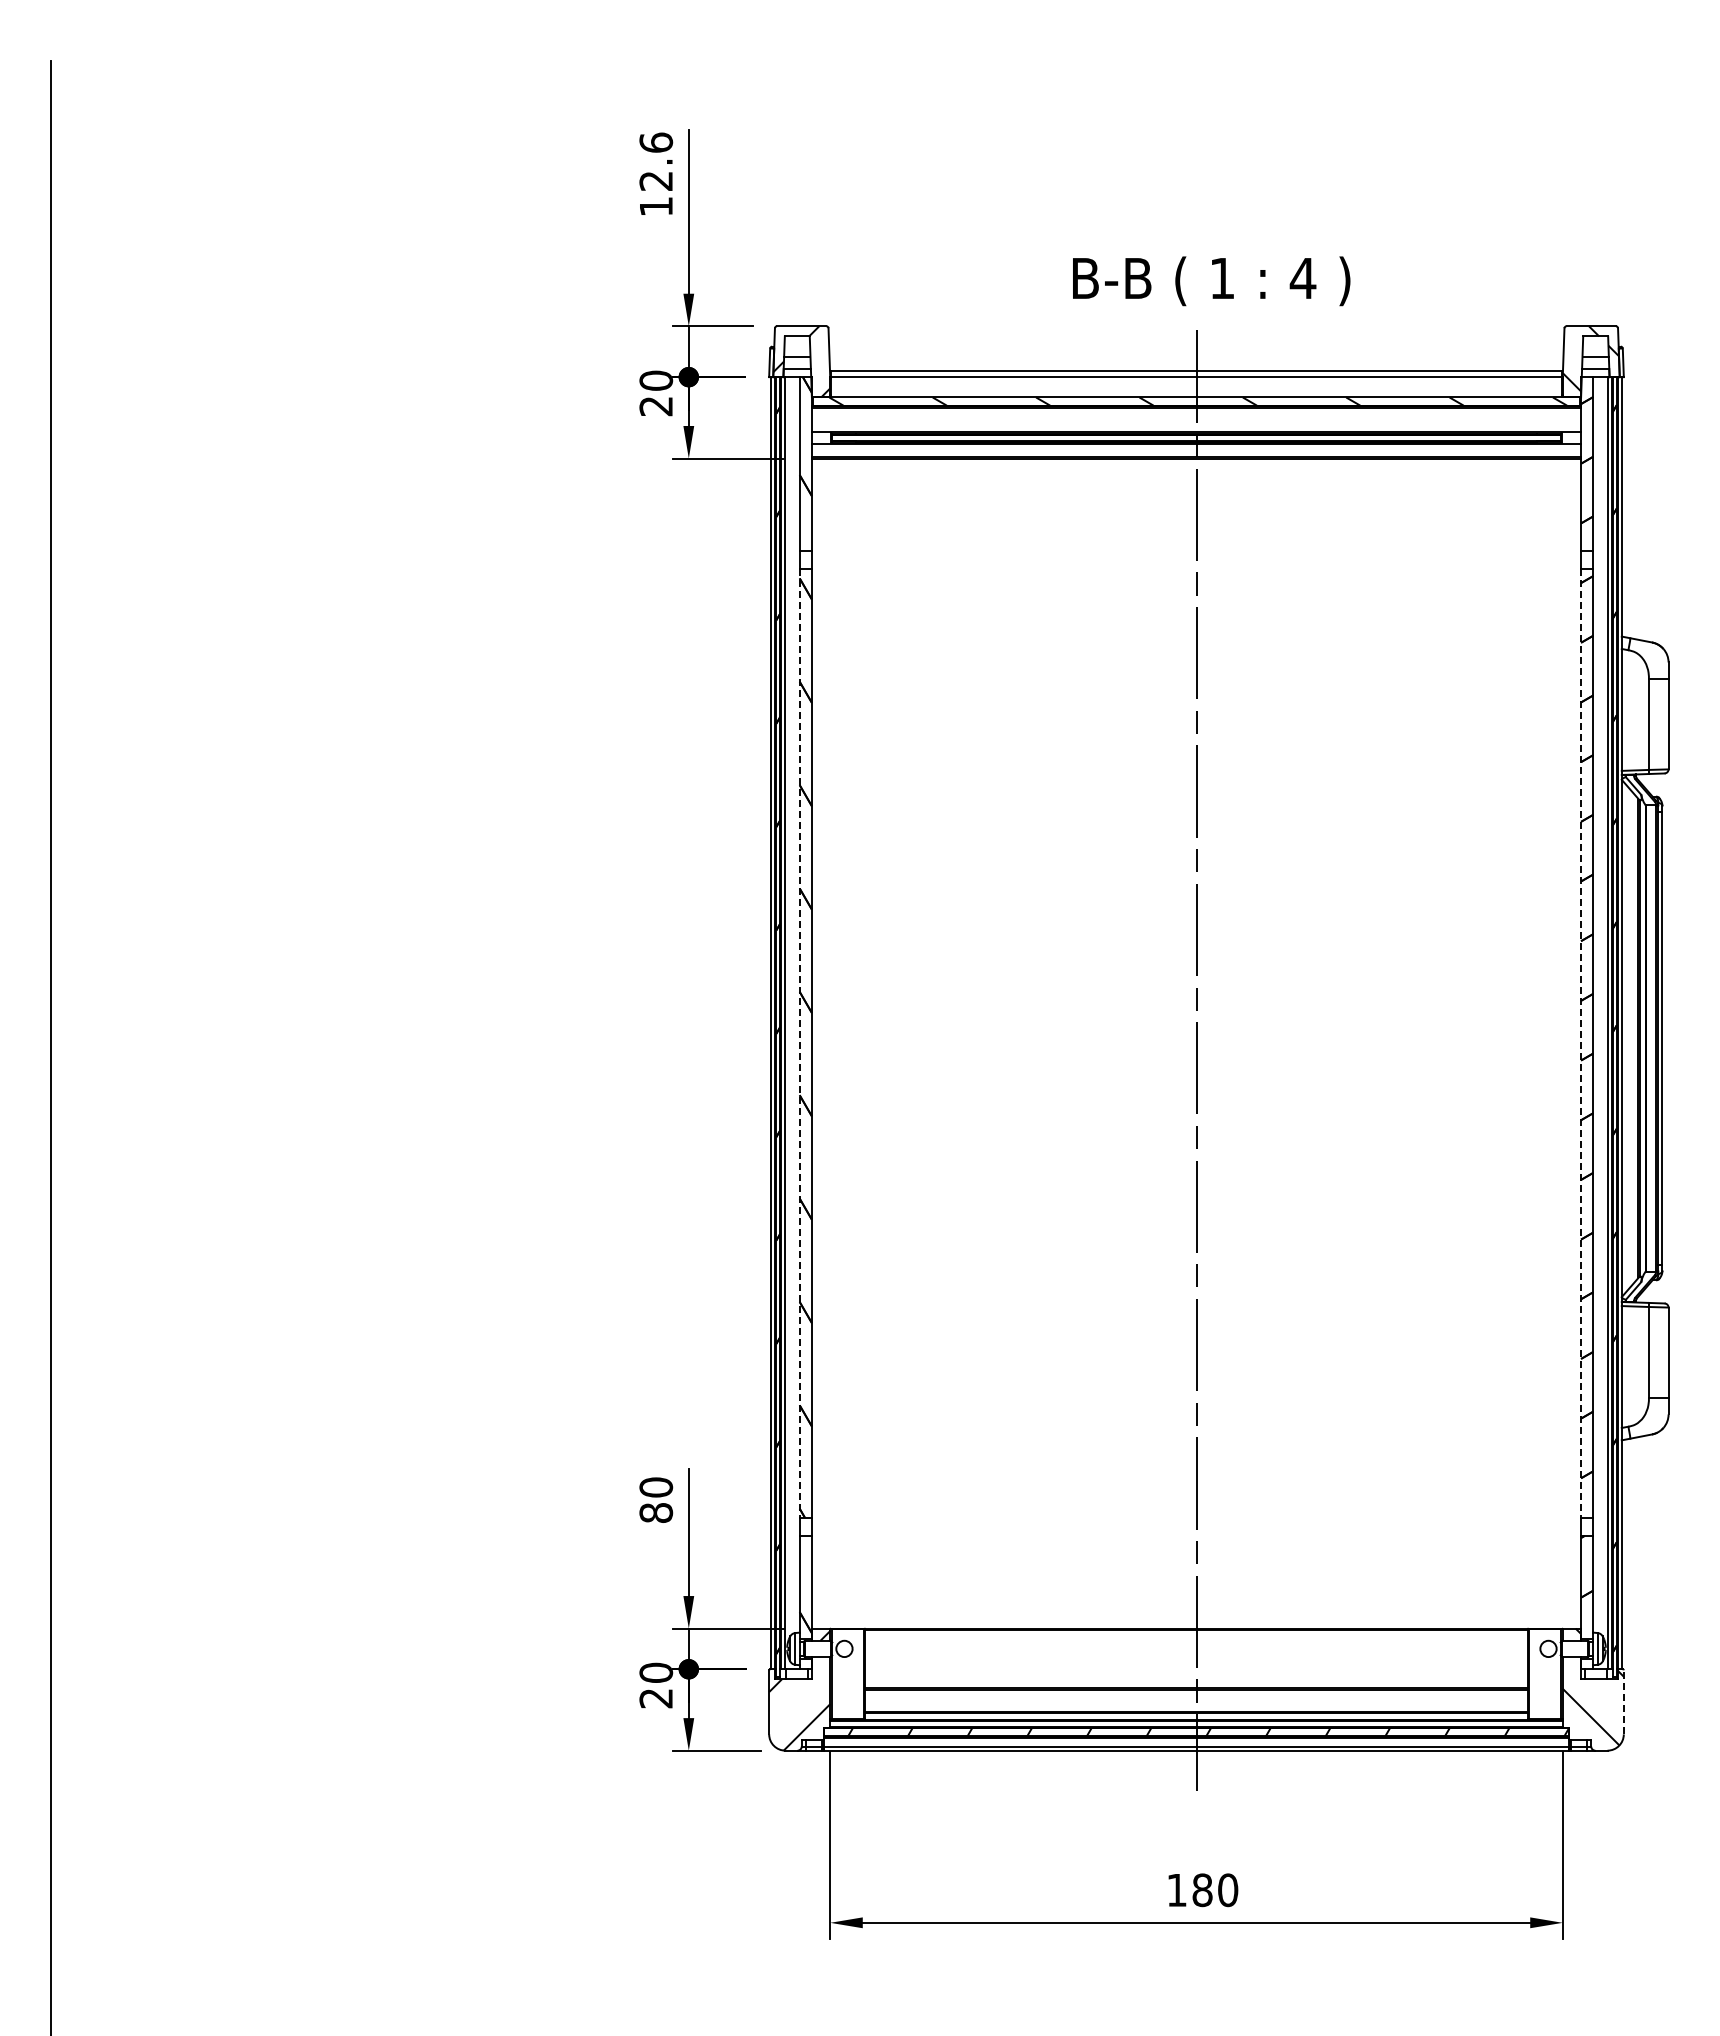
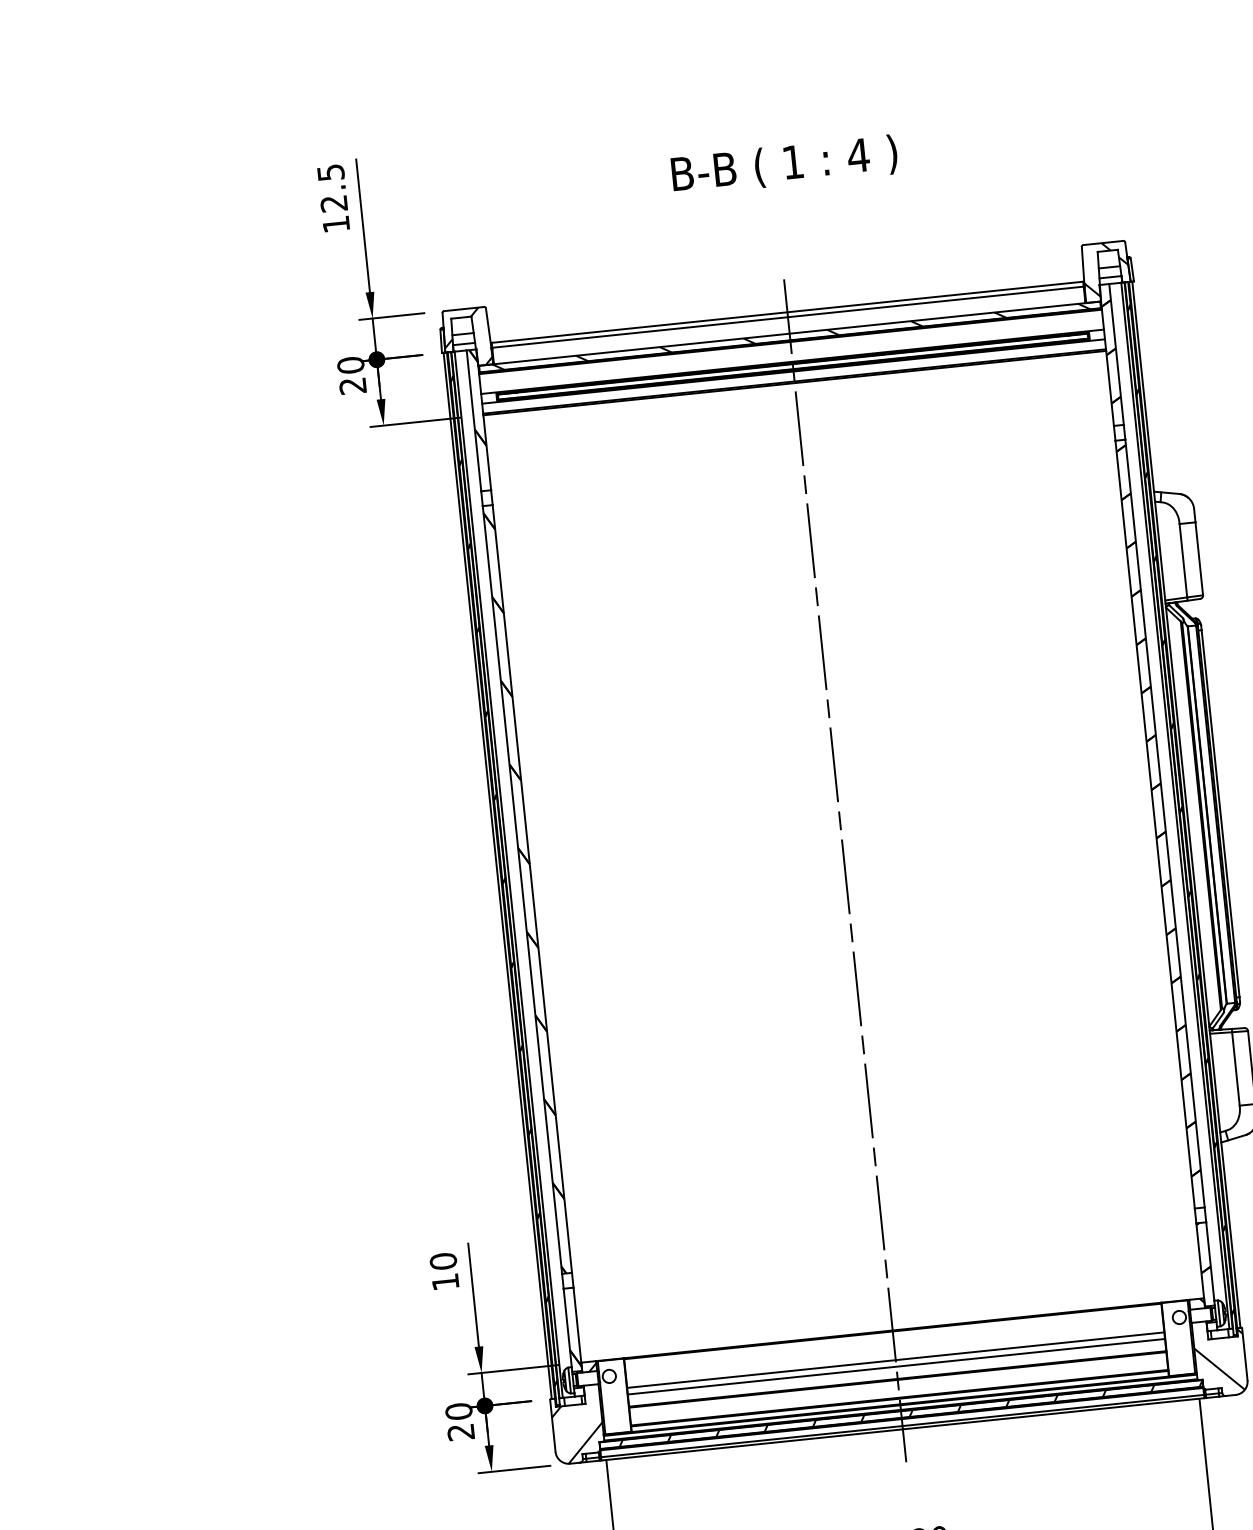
text: (656, 142) -> (331, 172), 12.6 -> 12.5
text: (1211, 281) -> (784, 165), moved
line: (799, 1044) -> (522, 890), dashed -> solid
line: (1581, 1044) -> (1155, 825), dashed -> solid
text: (656, 1512) -> (445, 1281), 80 -> 10
line: (1196, 1665) -> (895, 1360), added
line: (1196, 1673) -> (896, 1366), added
line: (1623, 1701) -> (1244, 1353), dashed -> solid

